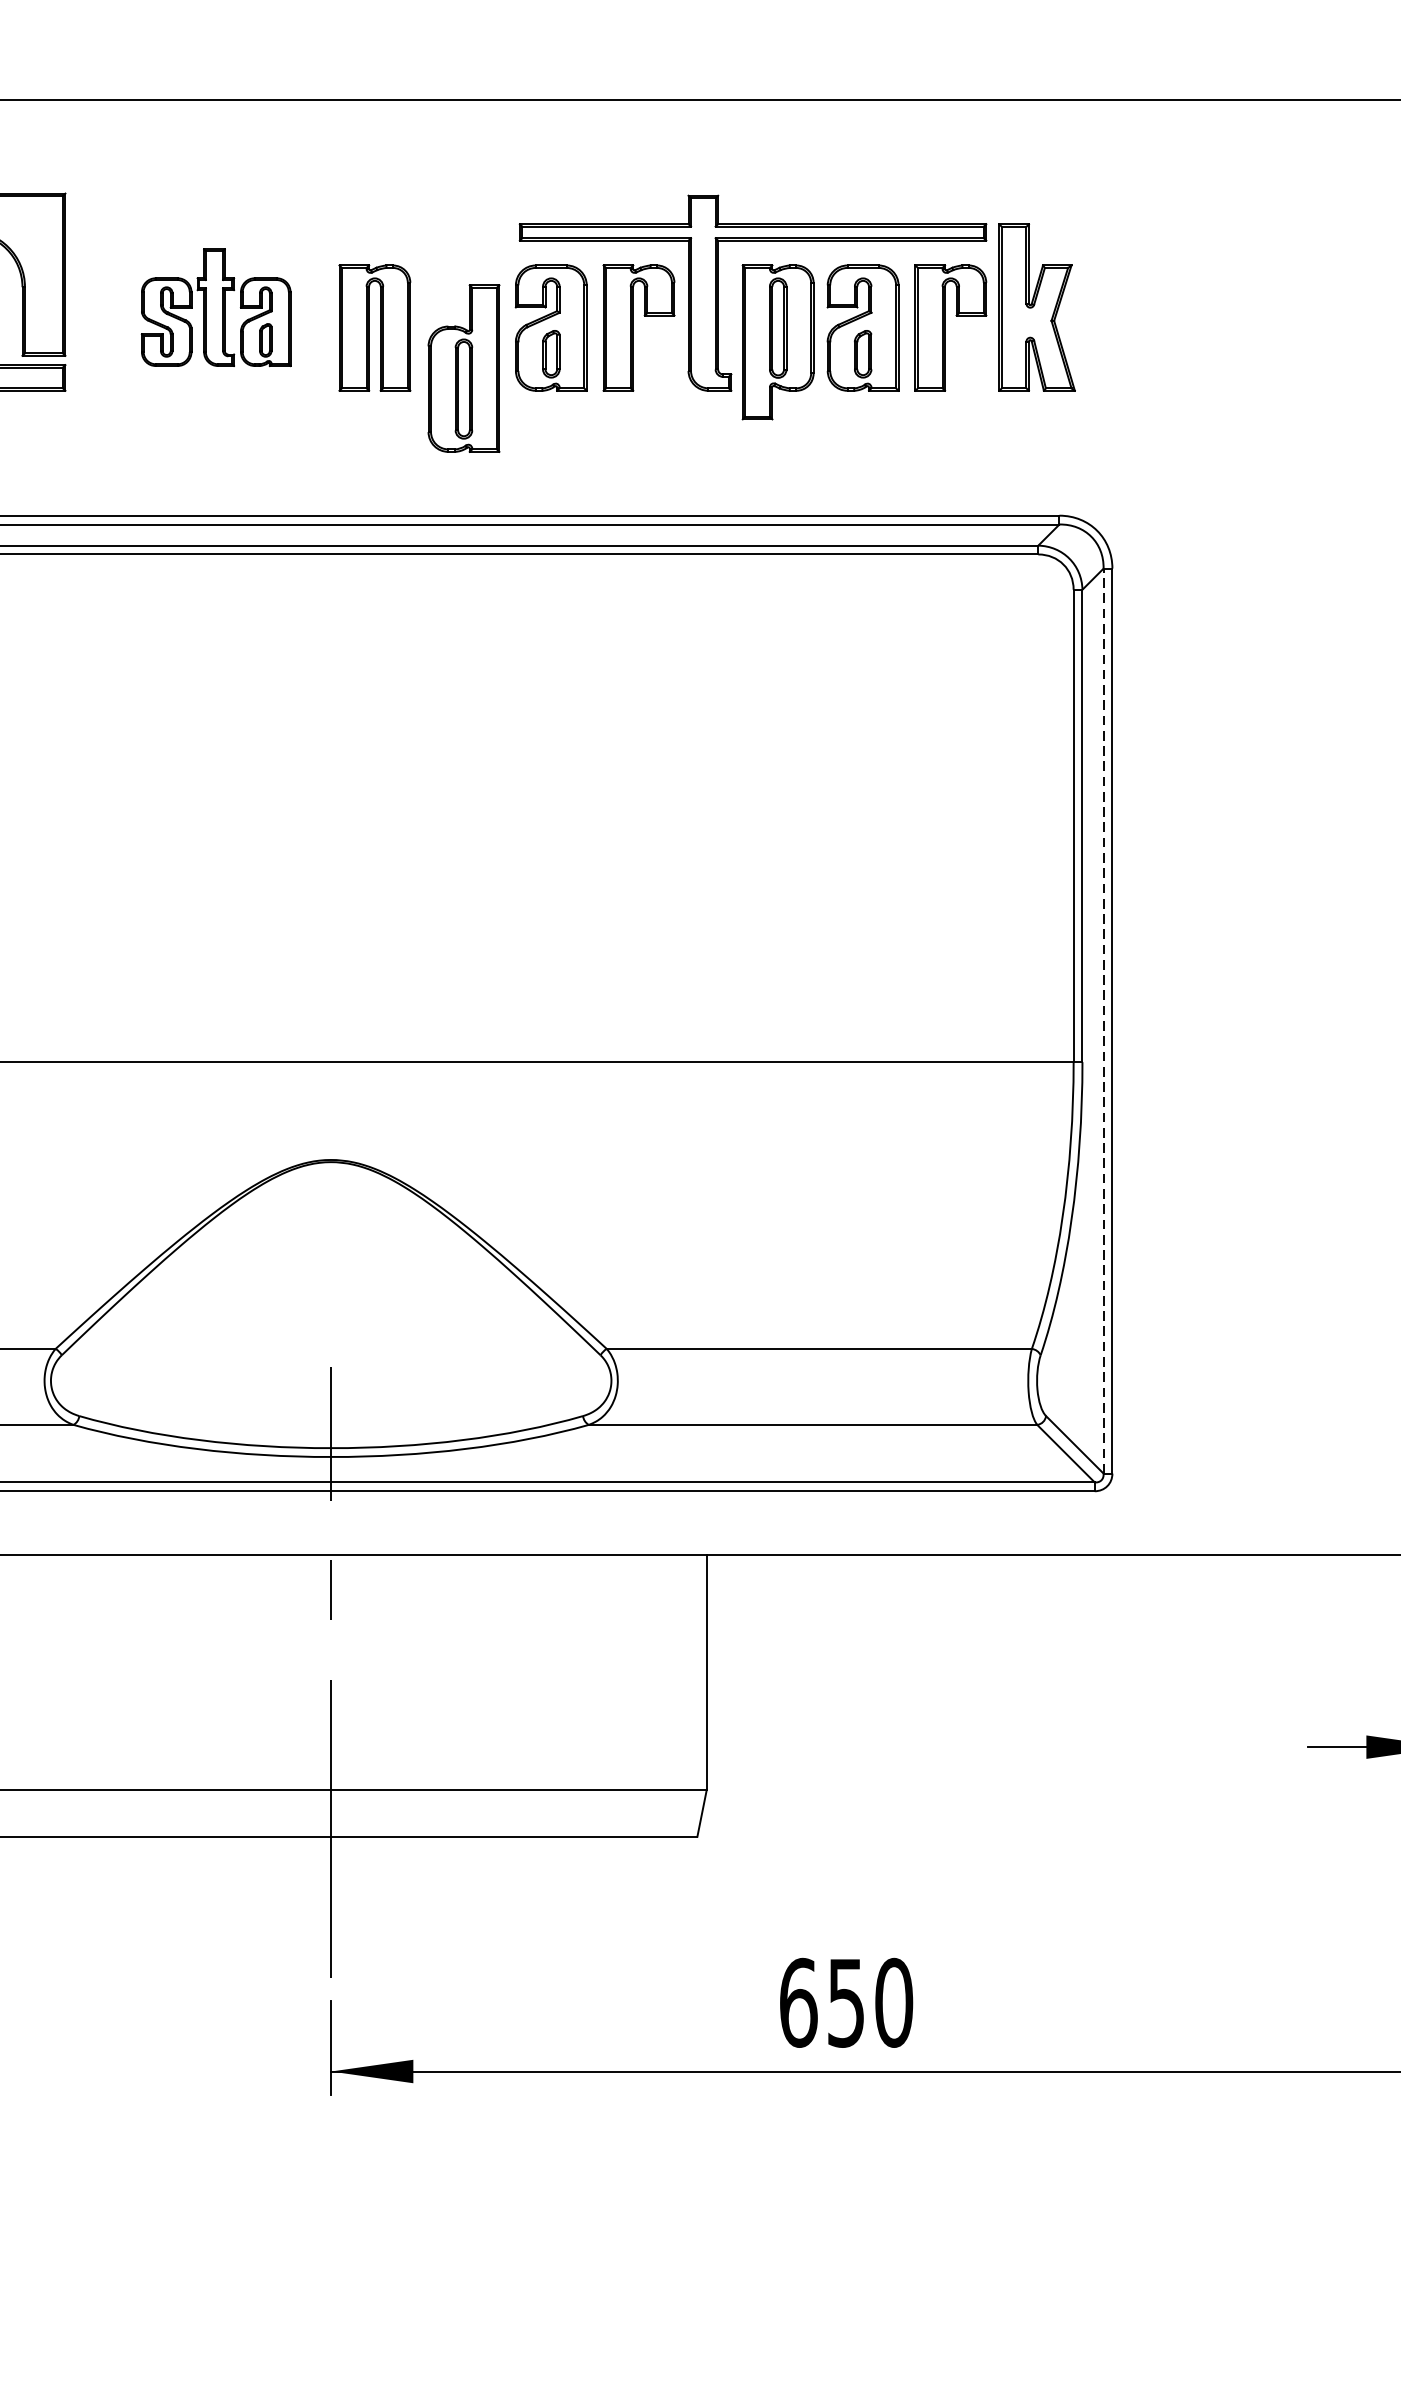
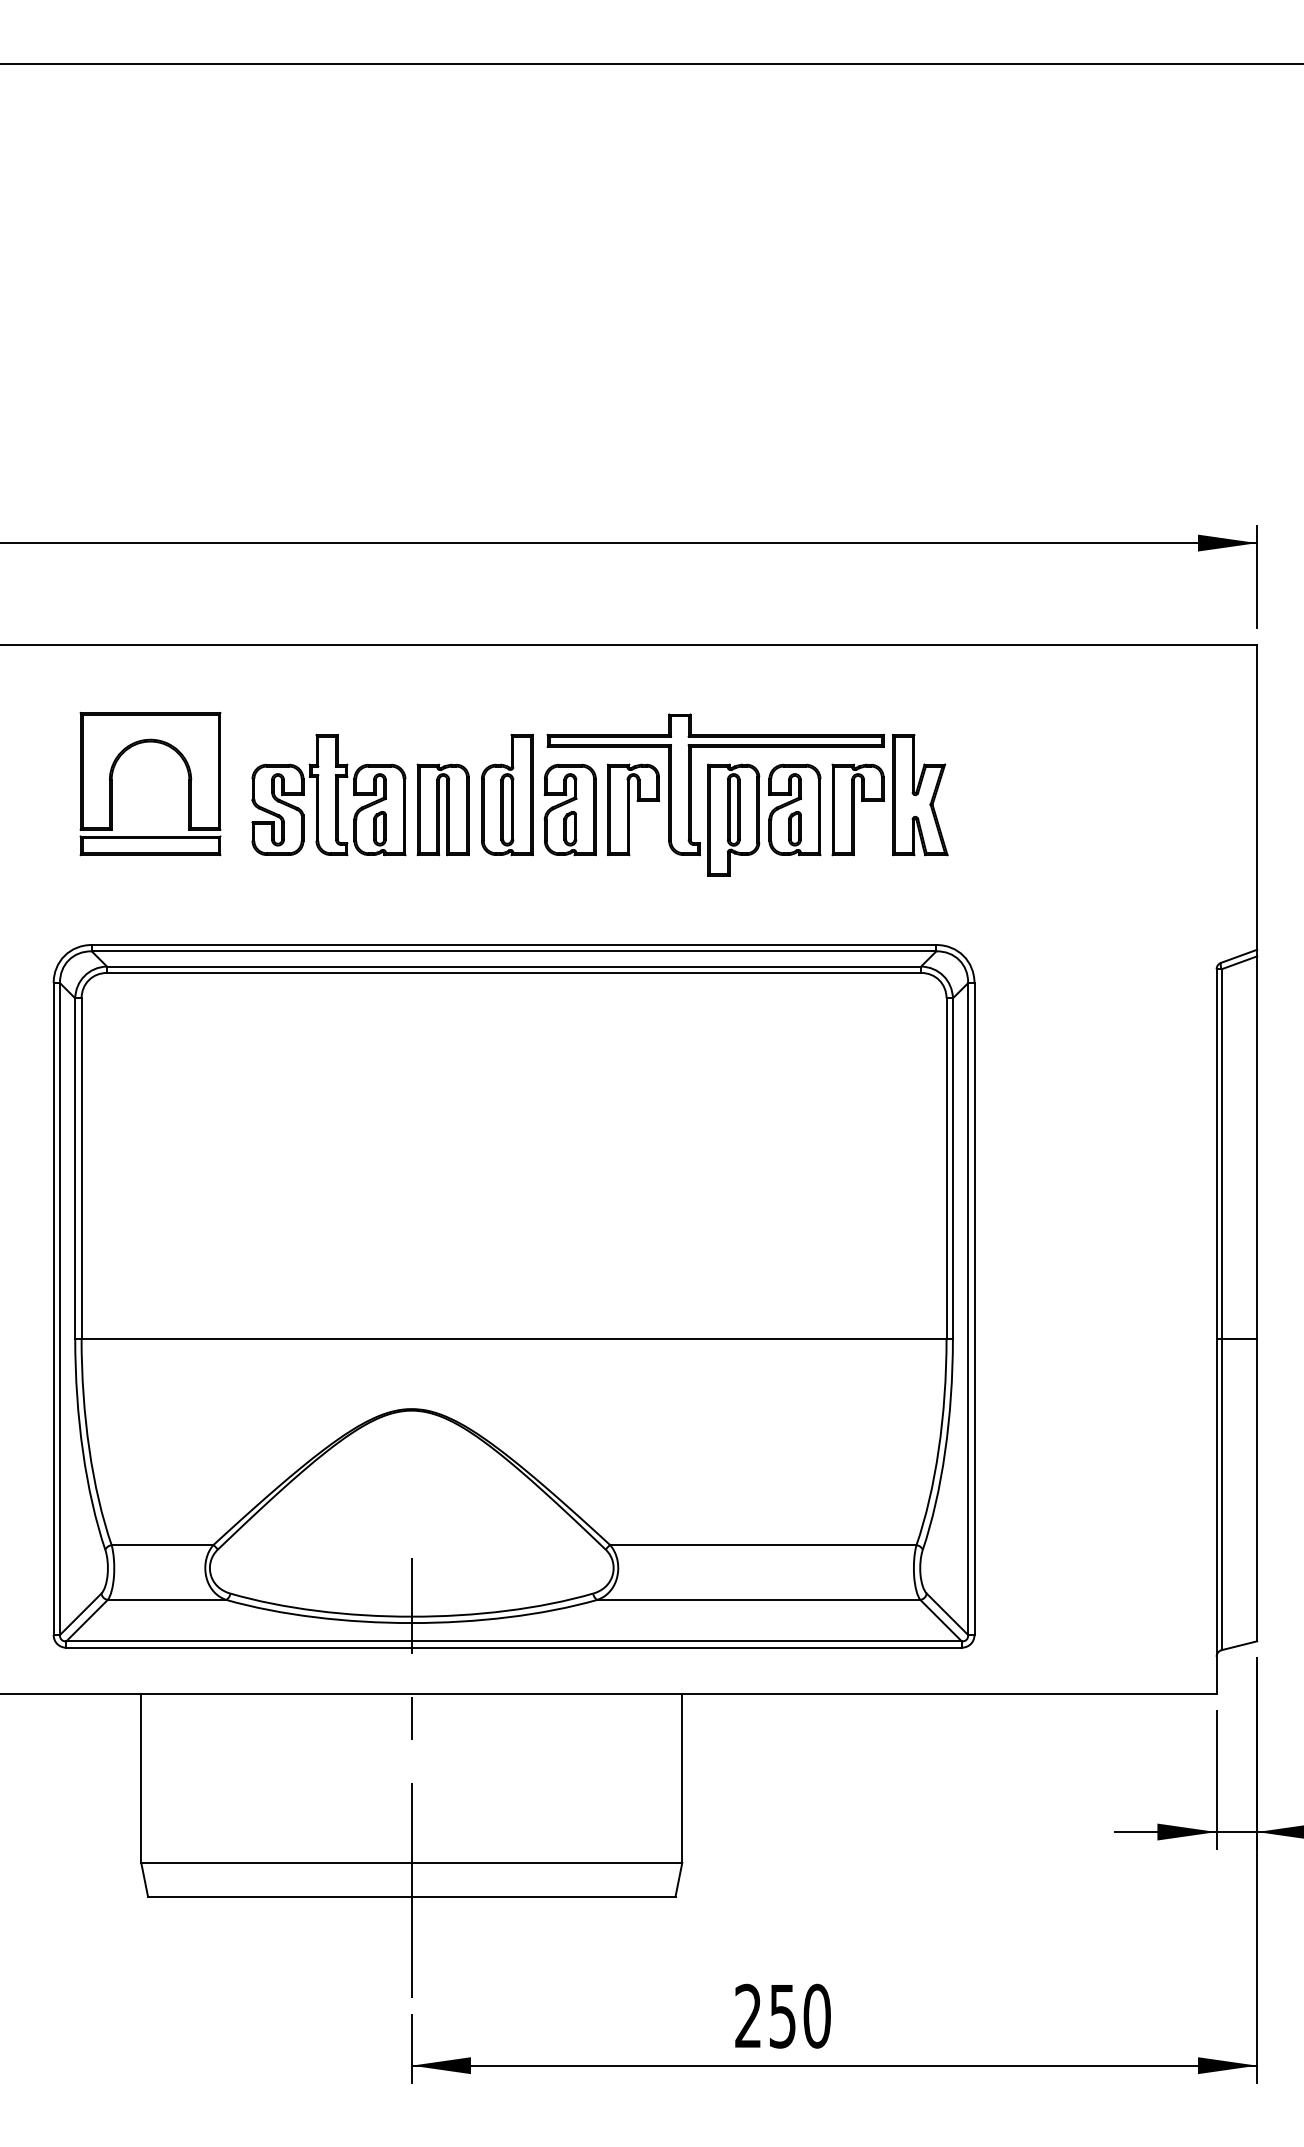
part: (215, 308) -> (328, 795), size x1.43
part: (464, 369) -> (507, 795), moved
line: (1104, 1021) -> (968, 1309), dashed -> solid
text: (798, 2001) -> (748, 2015), 650 -> 250

